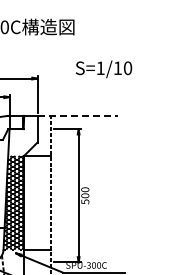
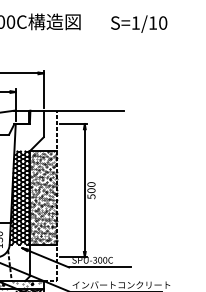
text: (104, 68) -> (139, 23), moved
line: (77, 115) -> (83, 110), dashed -> solid
hatch: (37, 201) -> (43, 196), added

